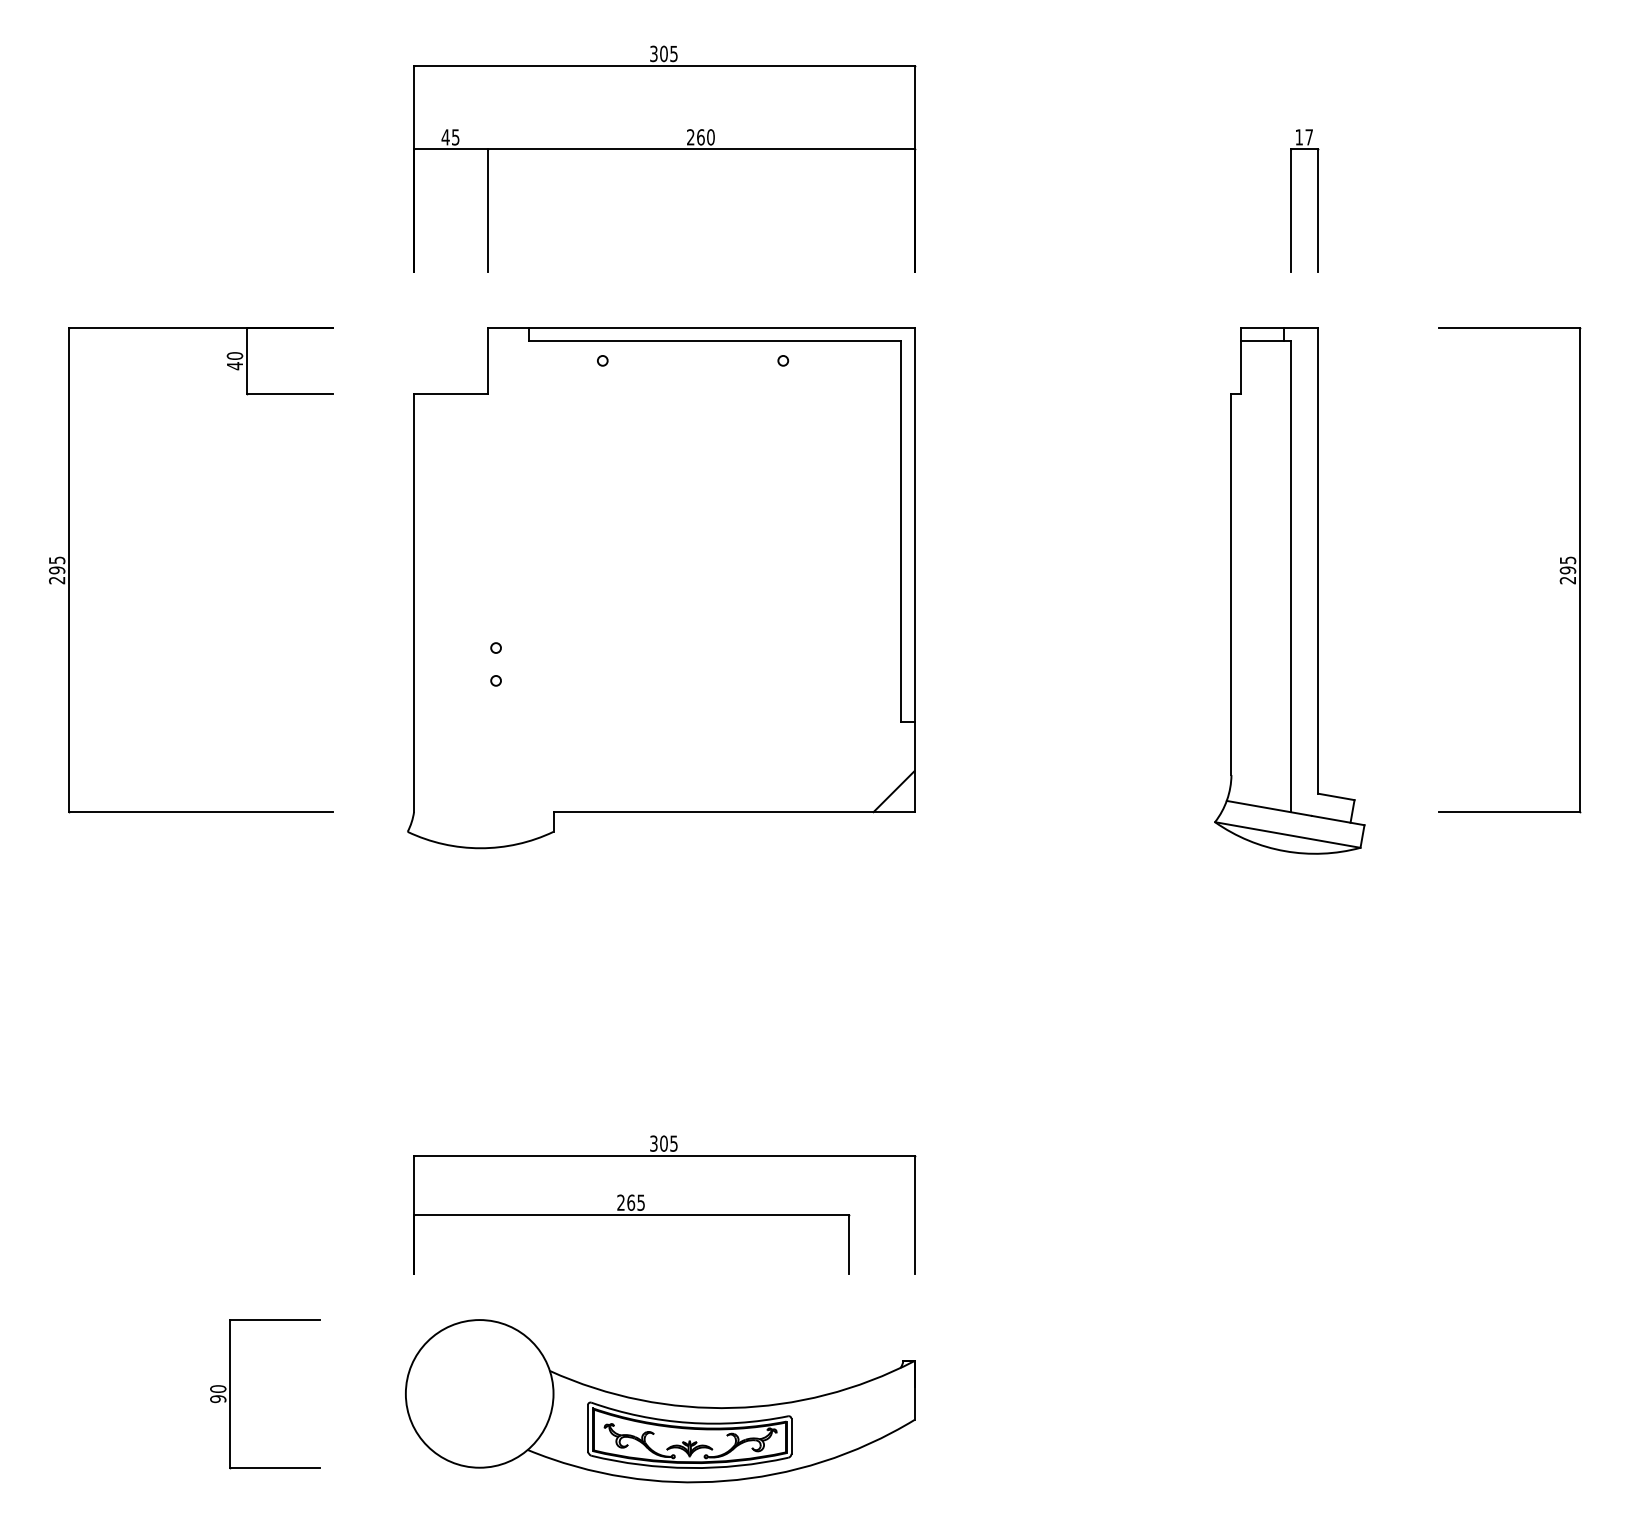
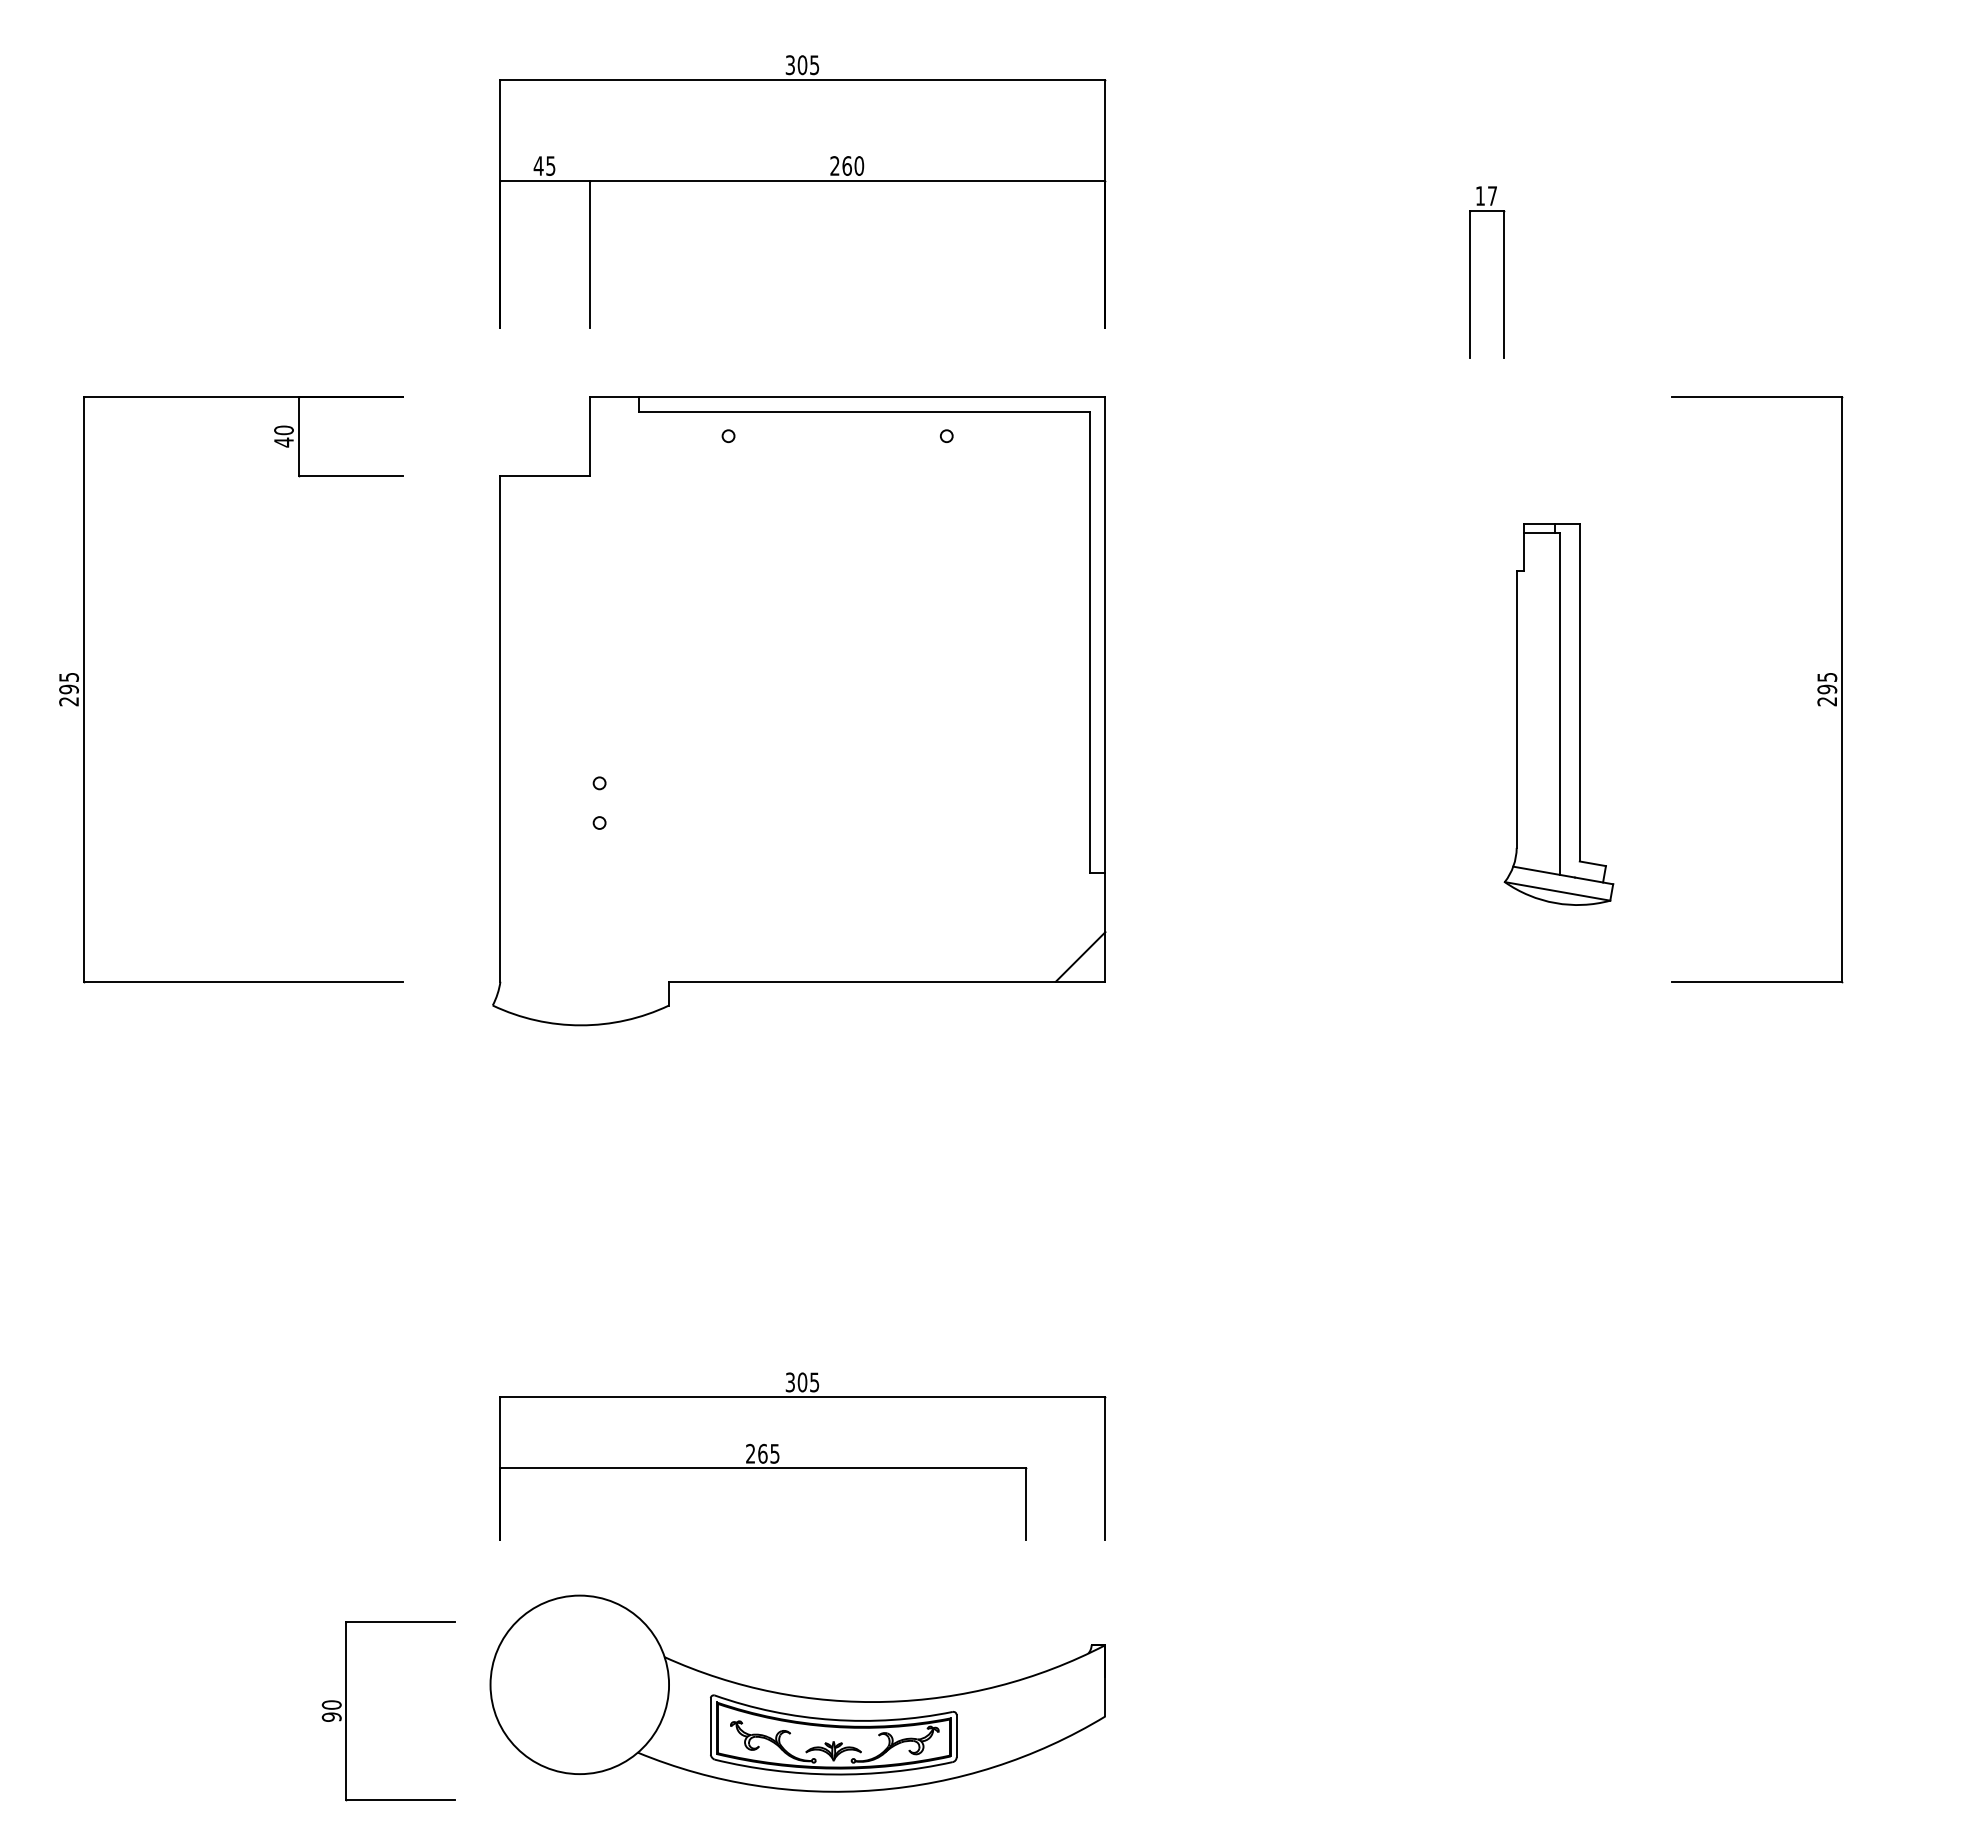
part: (1318, 200) -> (1503, 272), moved
part: (1559, 570) -> (1817, 689), moved
part: (1289, 591) -> (1558, 714), size x0.6
part: (230, 1394) -> (346, 1711), moved

